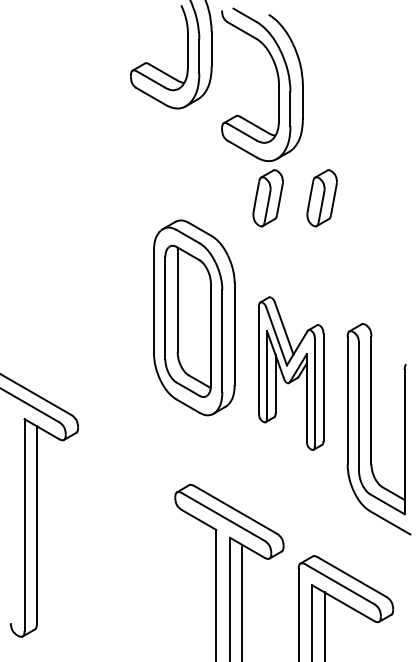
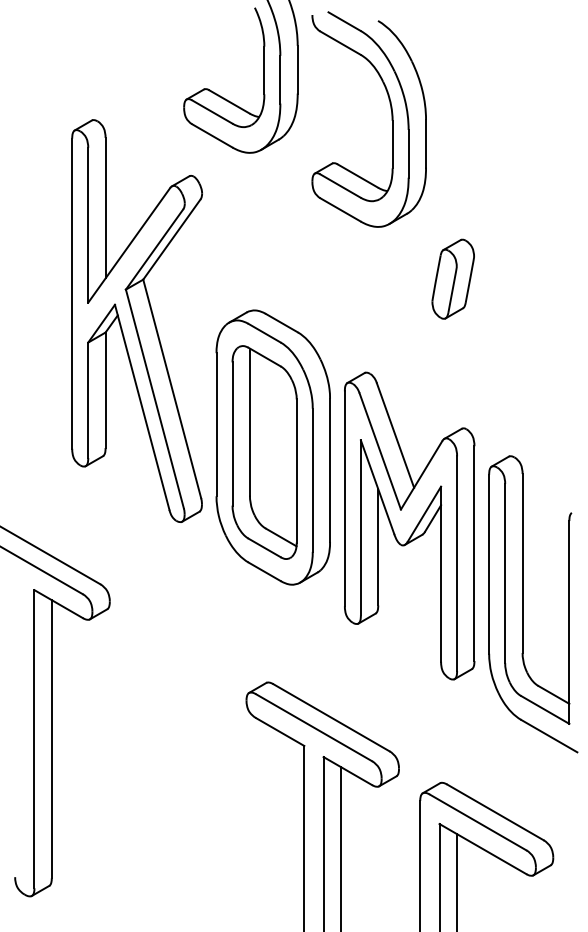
part: (267, 198) -> (376, 279), removed
part: (97, 227) -> (137, 320), added
part: (291, 373) -> (410, 525), size x1.43

